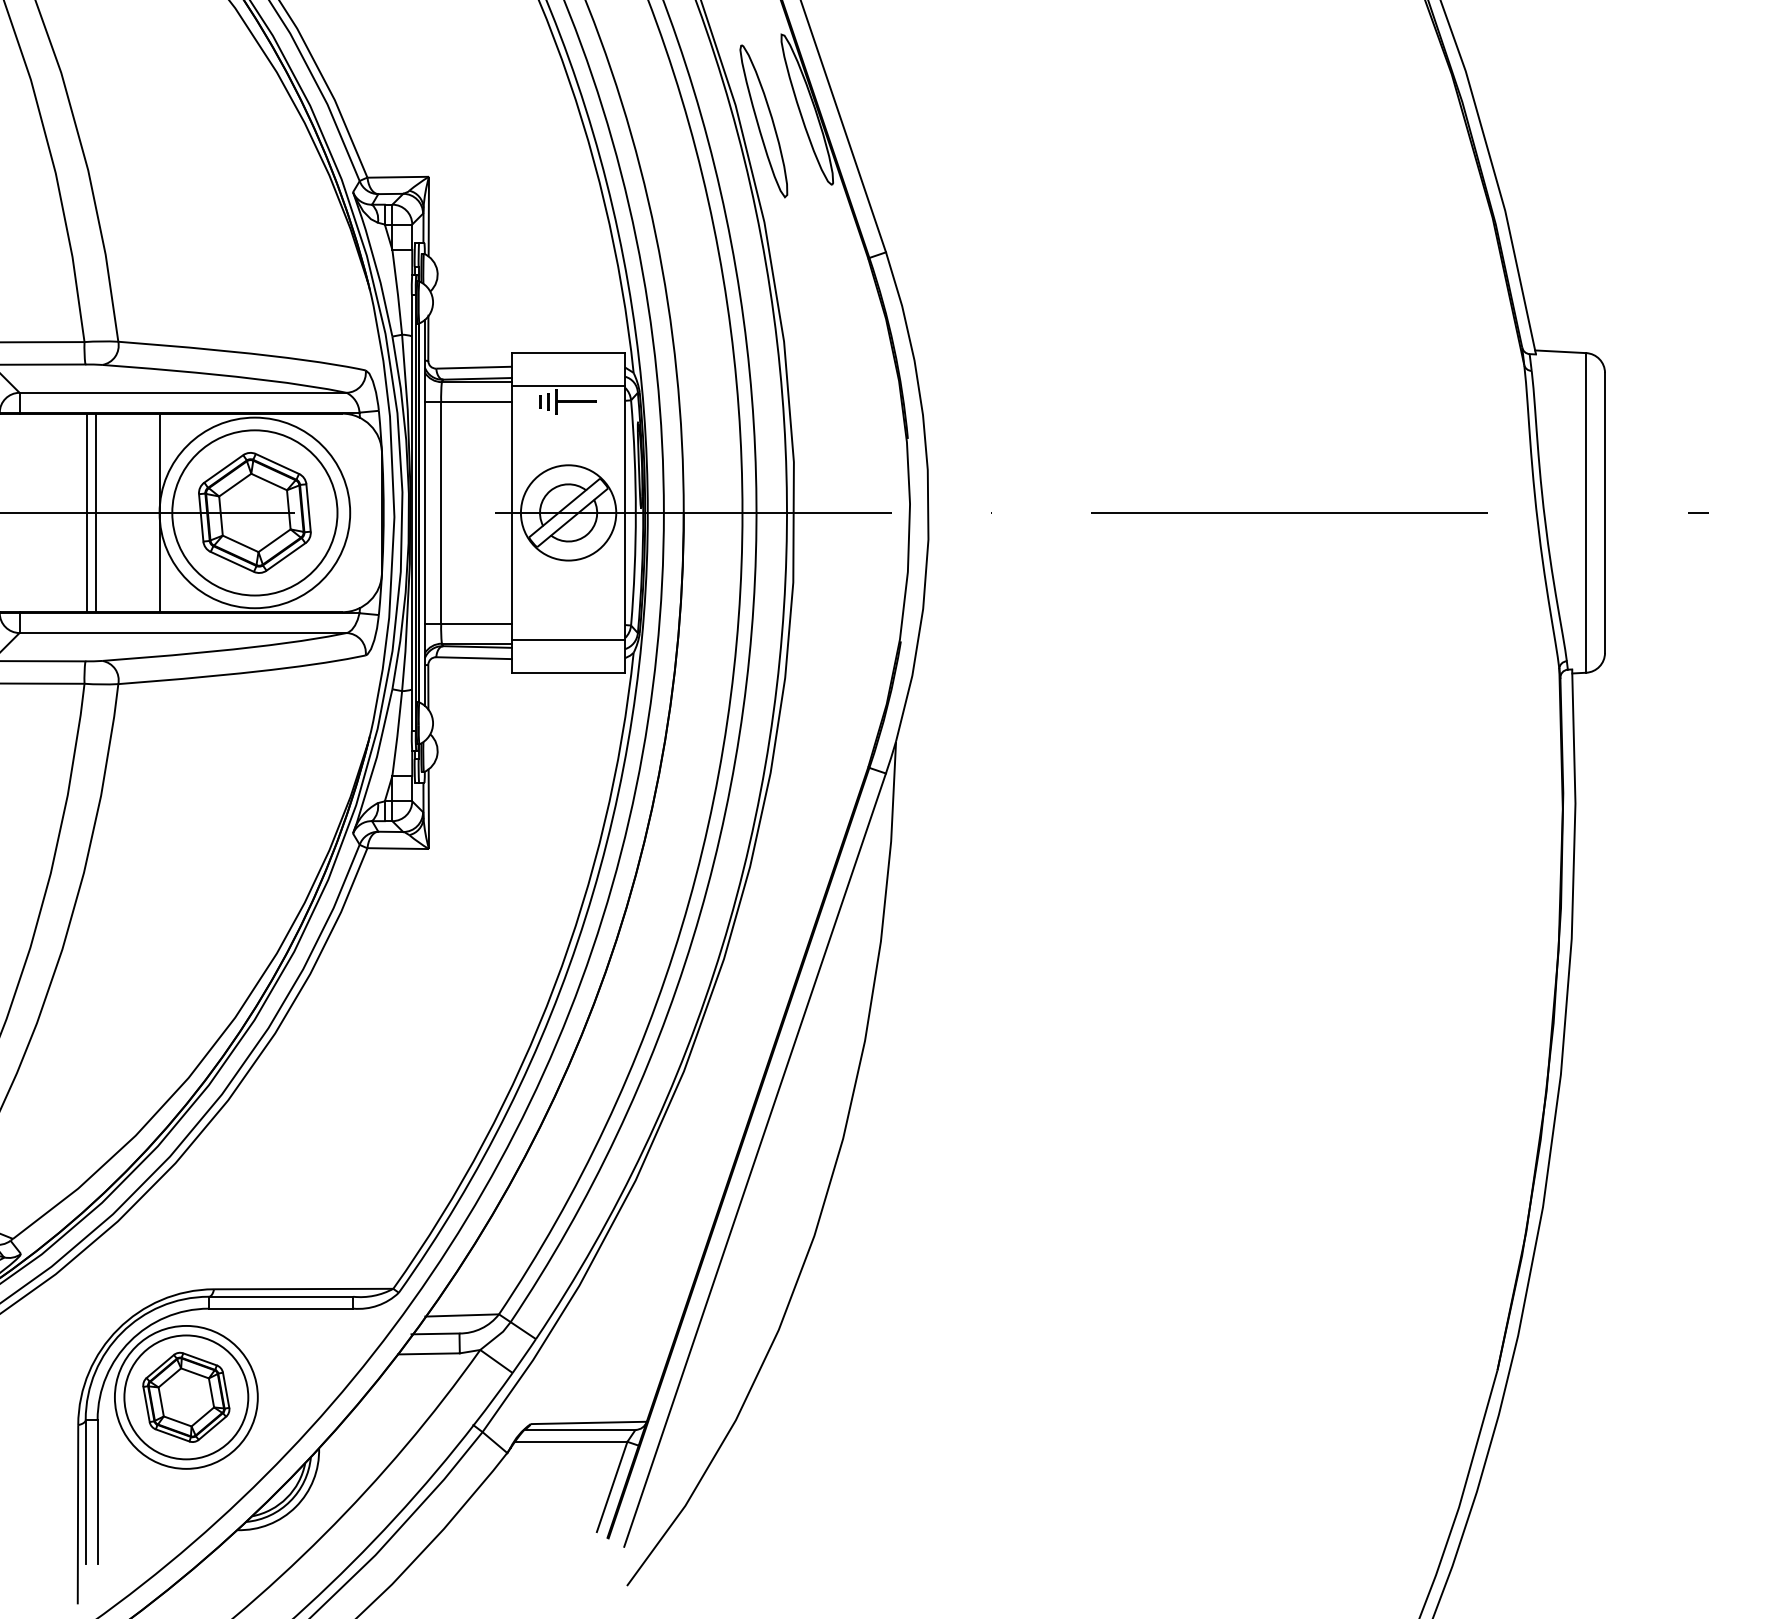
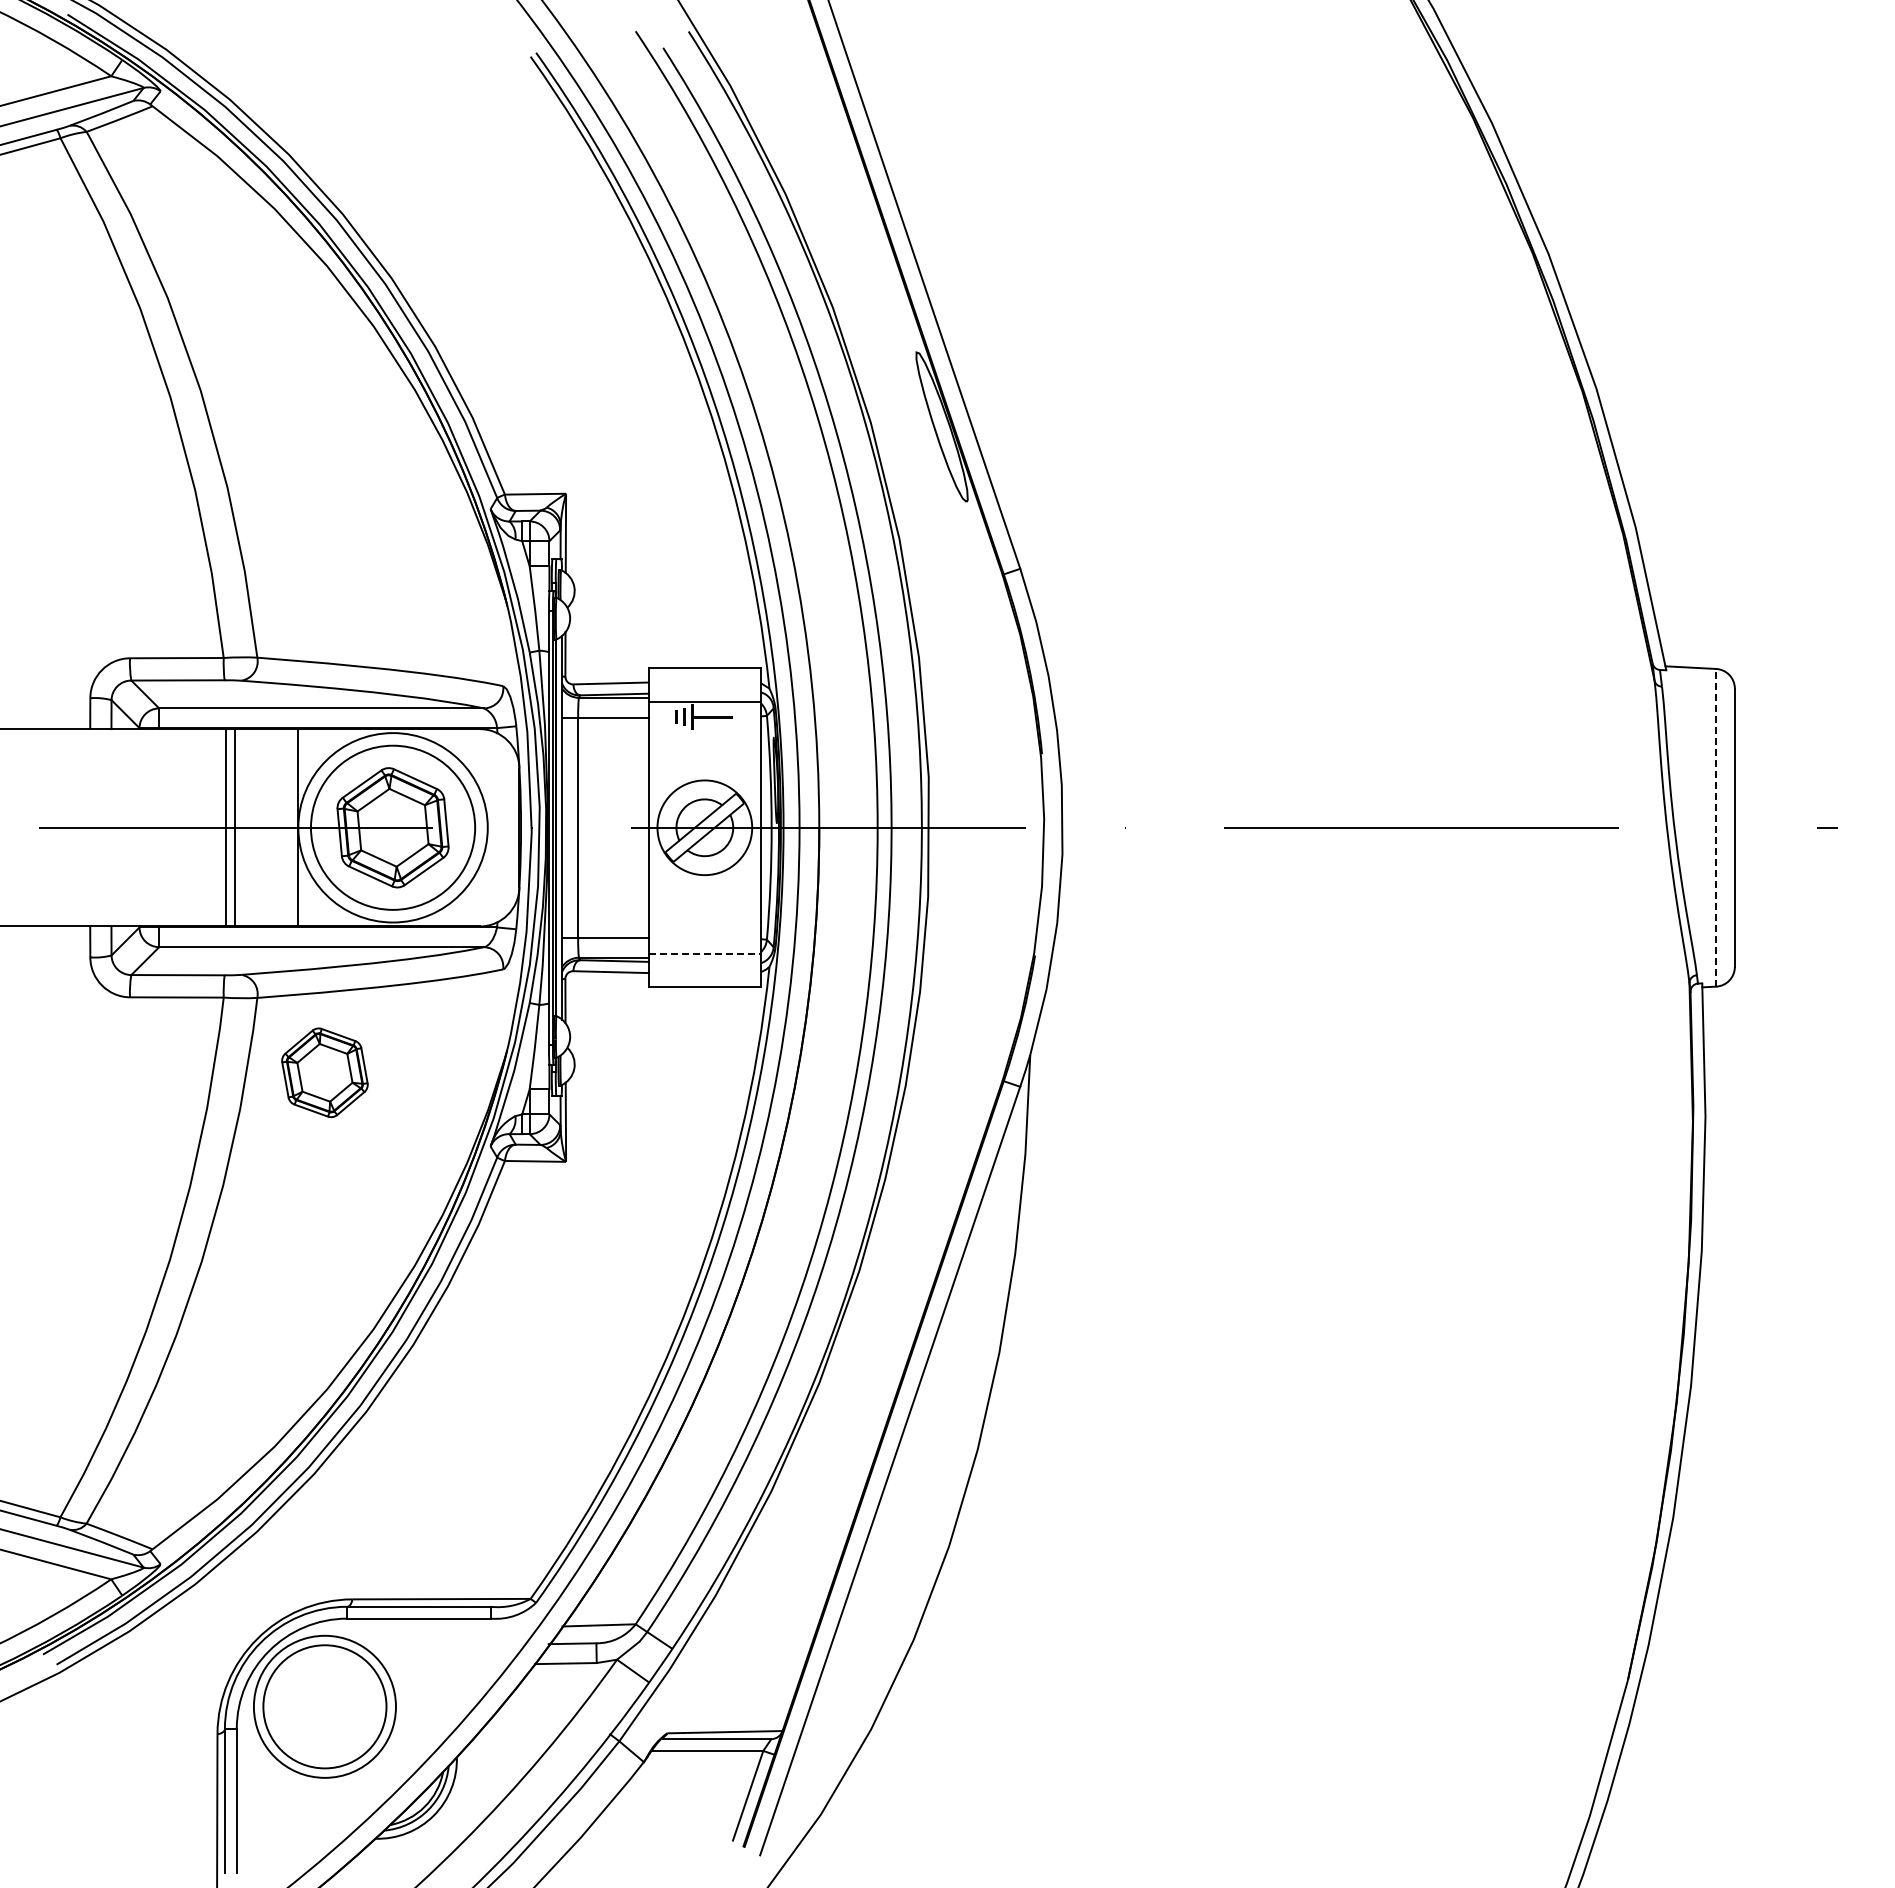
part: (763, 121) -> (898, 438), removed
line: (1586, 512) -> (1716, 827), solid -> dashed
line: (569, 640) -> (705, 954), solid -> dashed
part: (185, 1397) -> (324, 1072), moved

